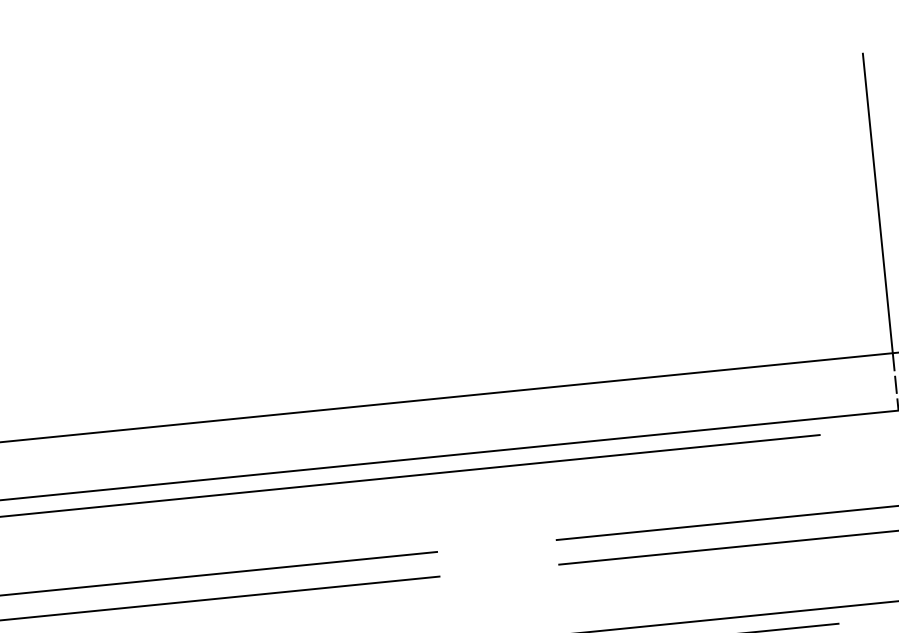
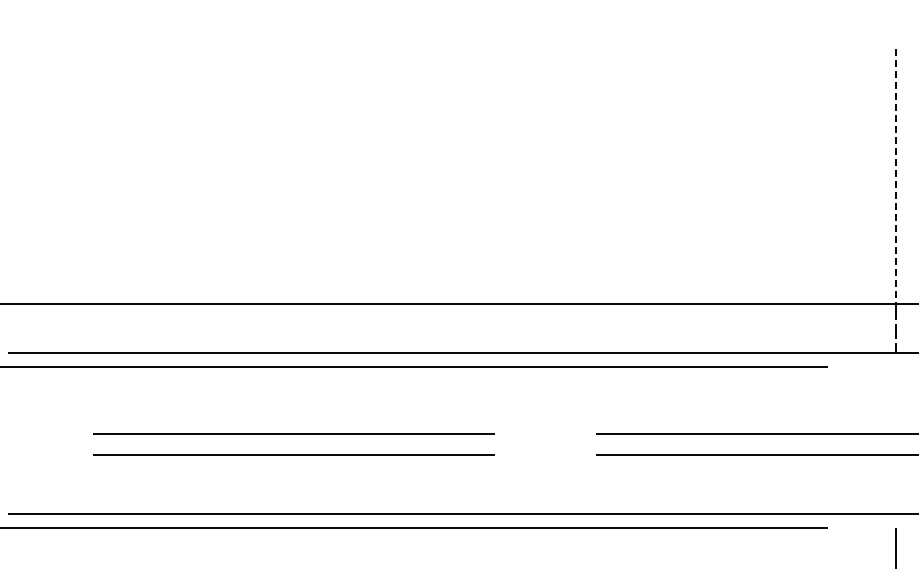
line: (878, 203) -> (896, 176), solid -> dashed

